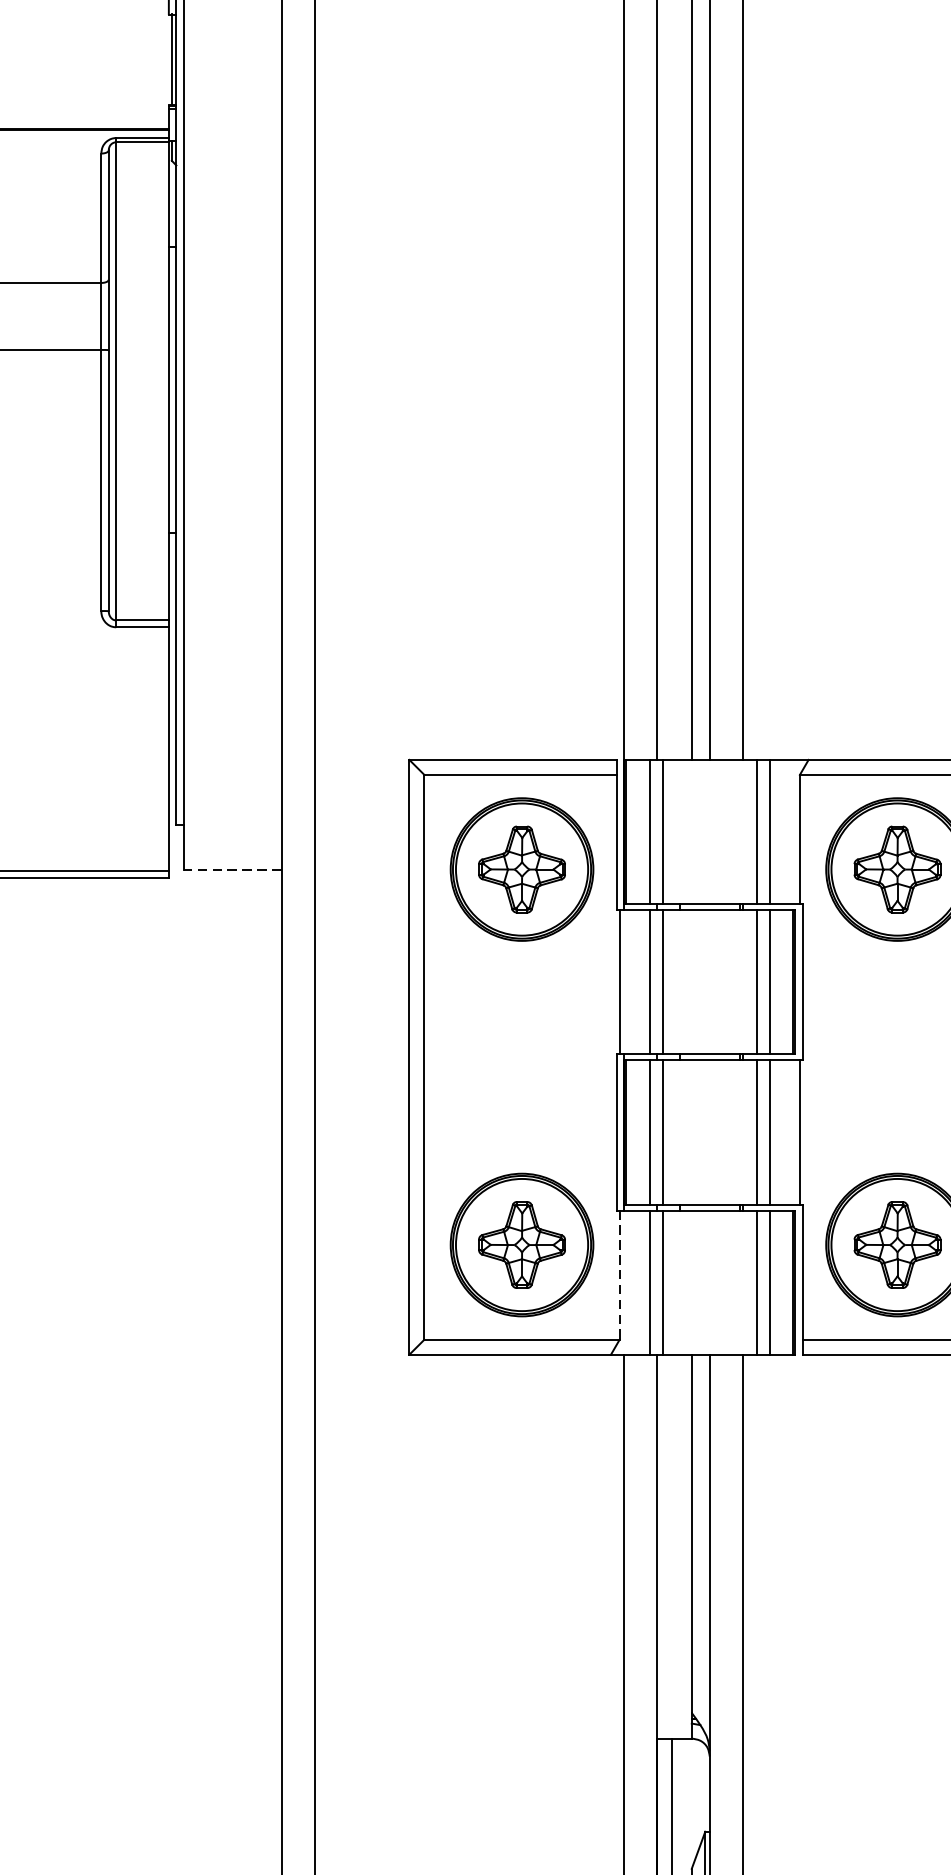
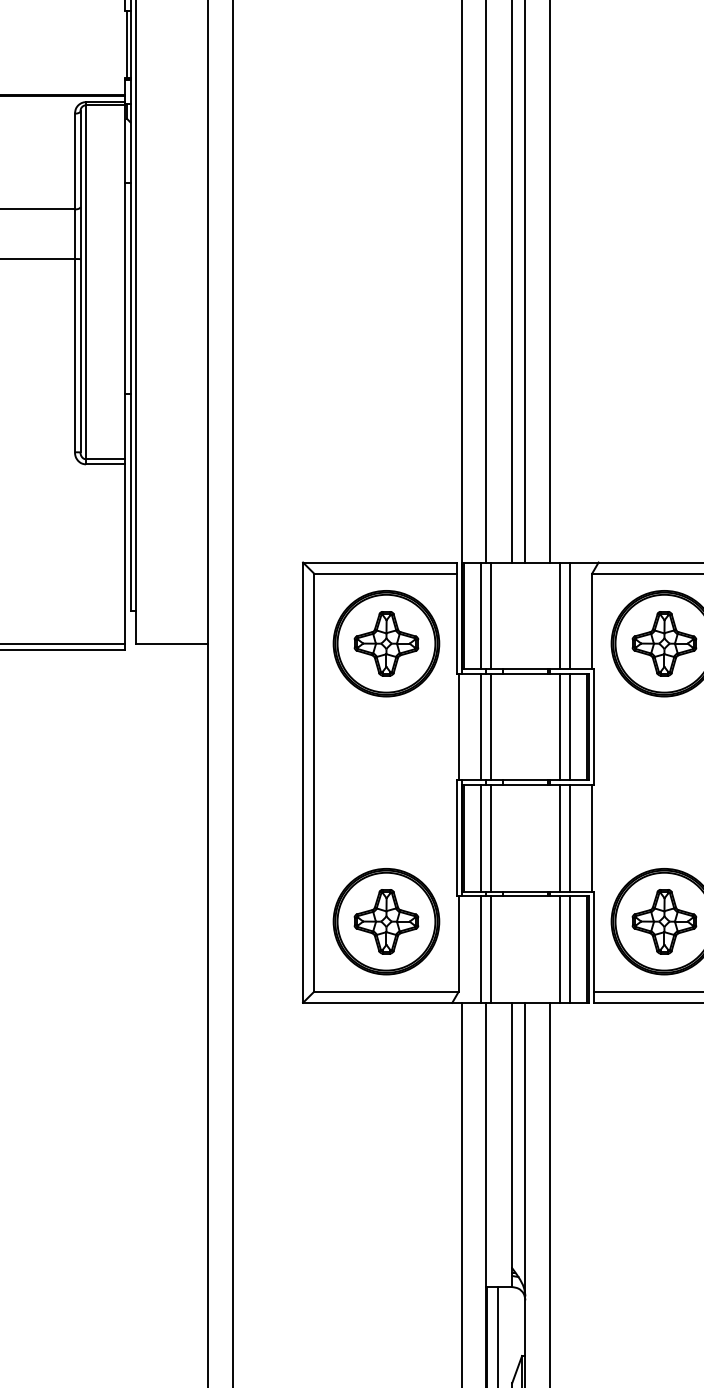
line: (231, 870) -> (171, 644), dashed -> solid
line: (619, 1274) -> (458, 943), dashed -> solid

